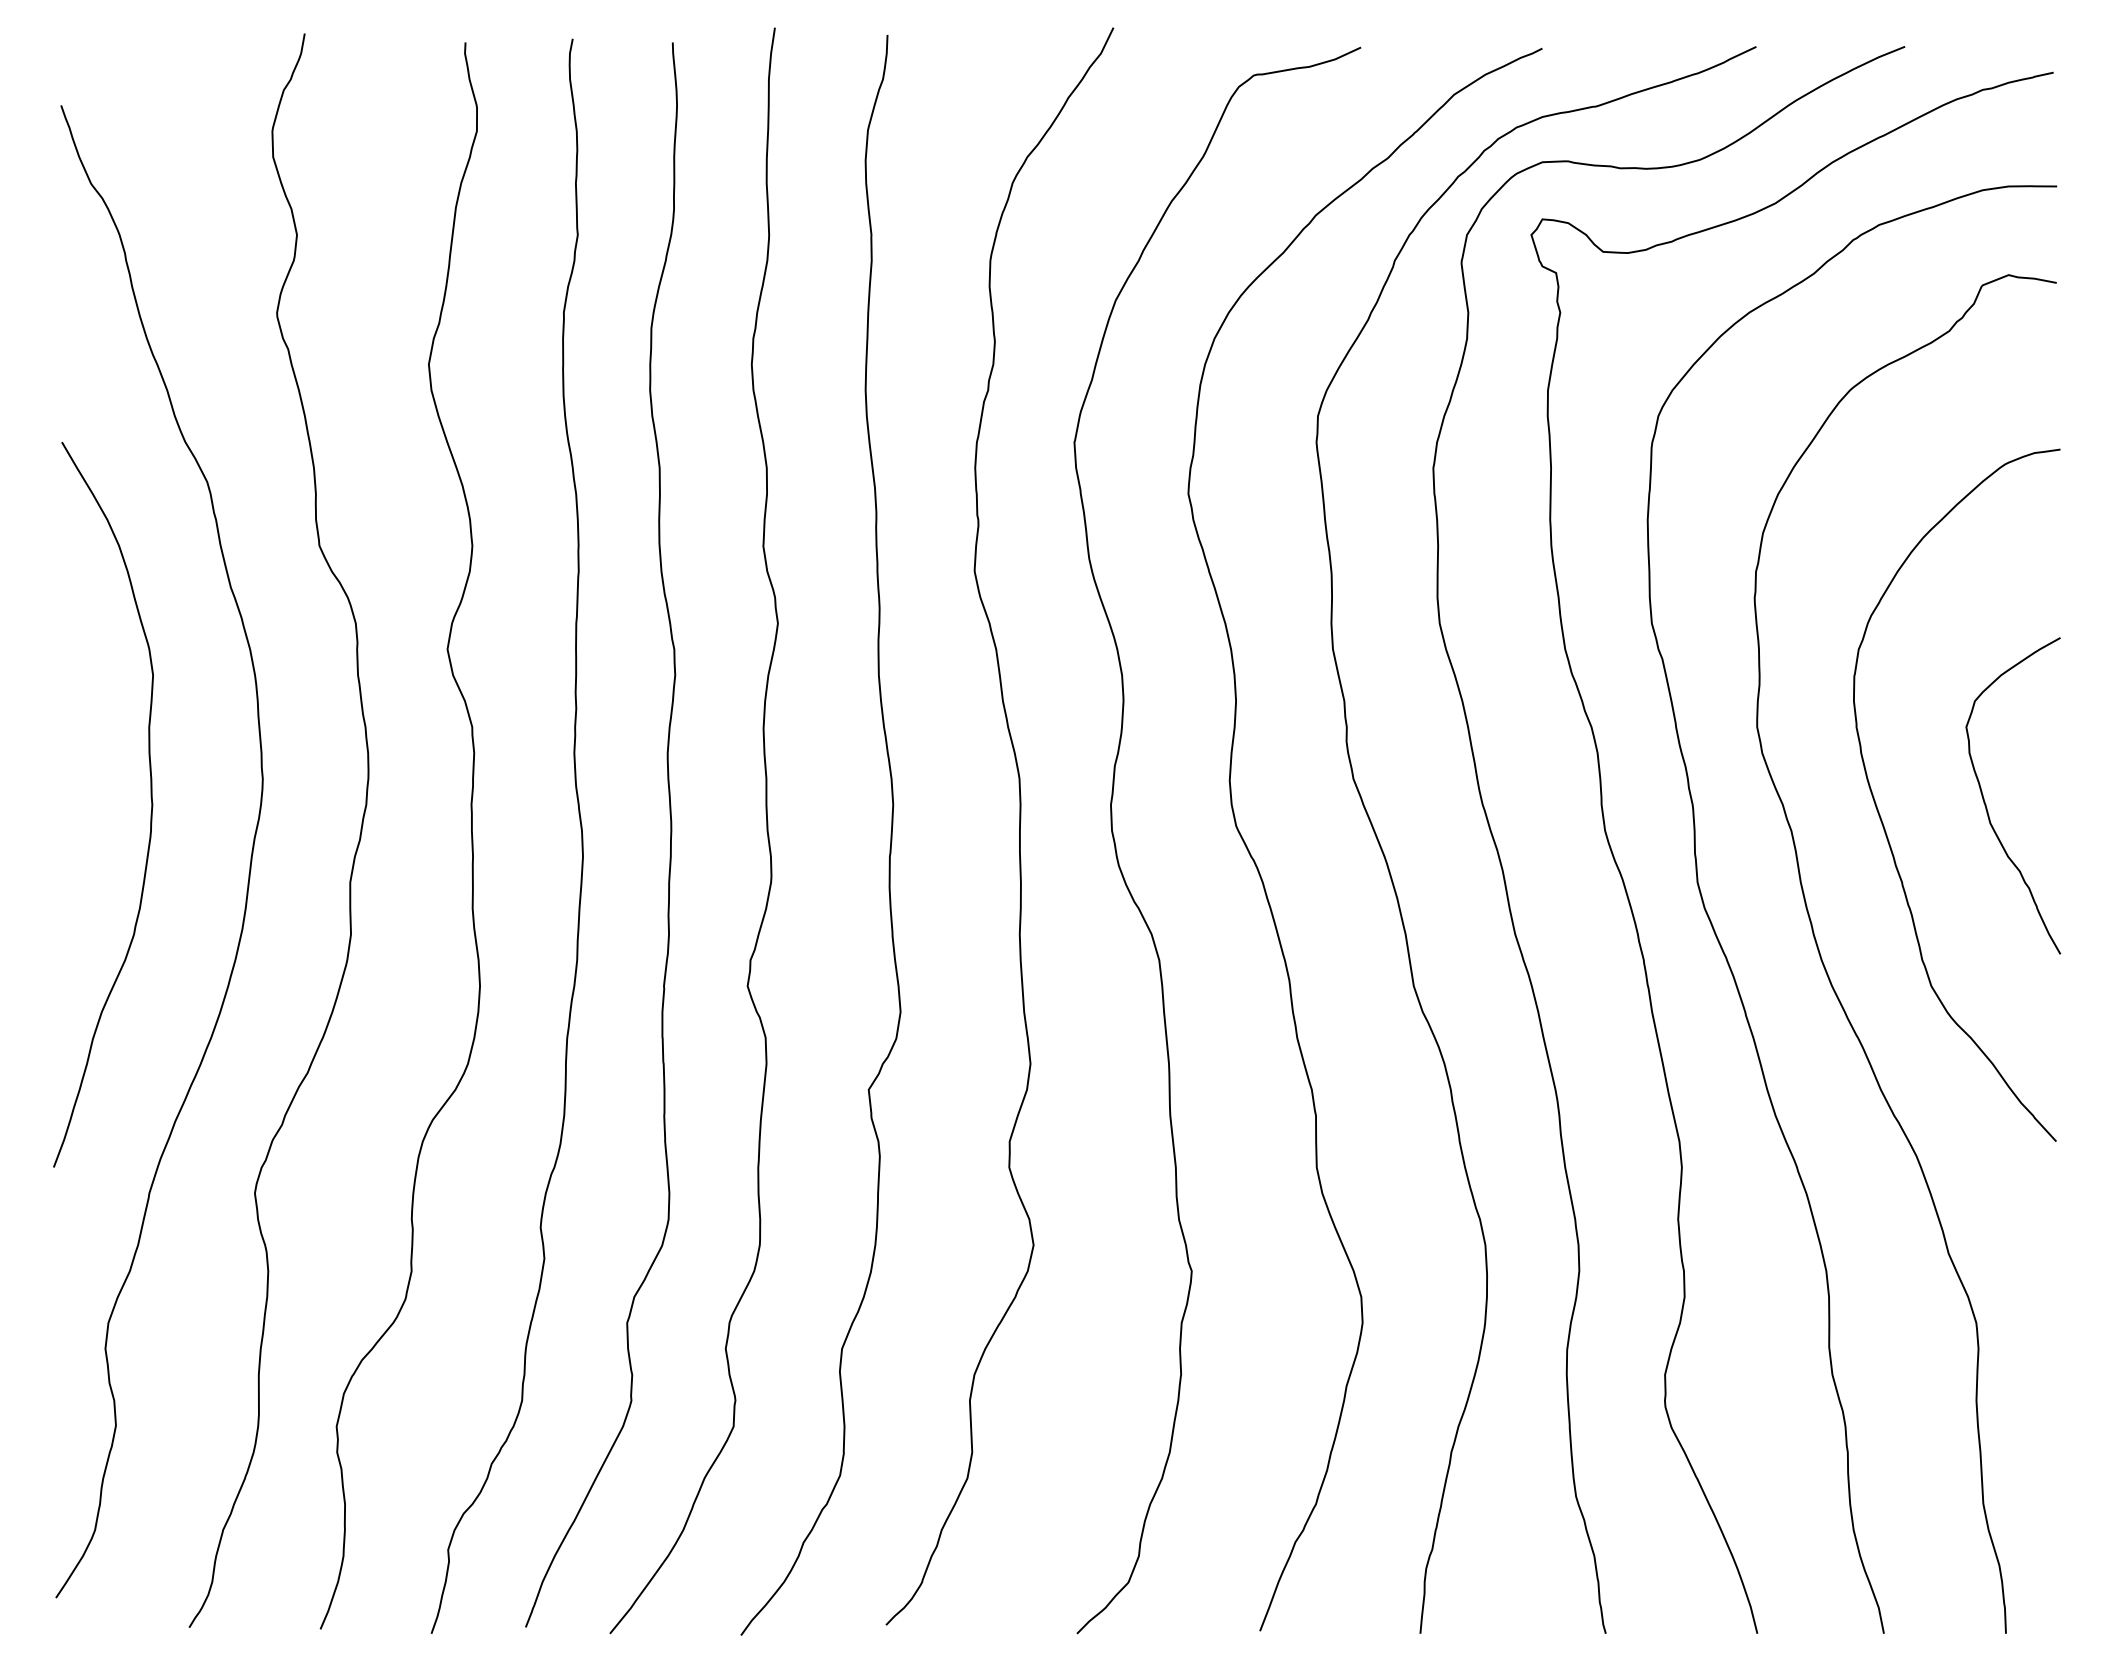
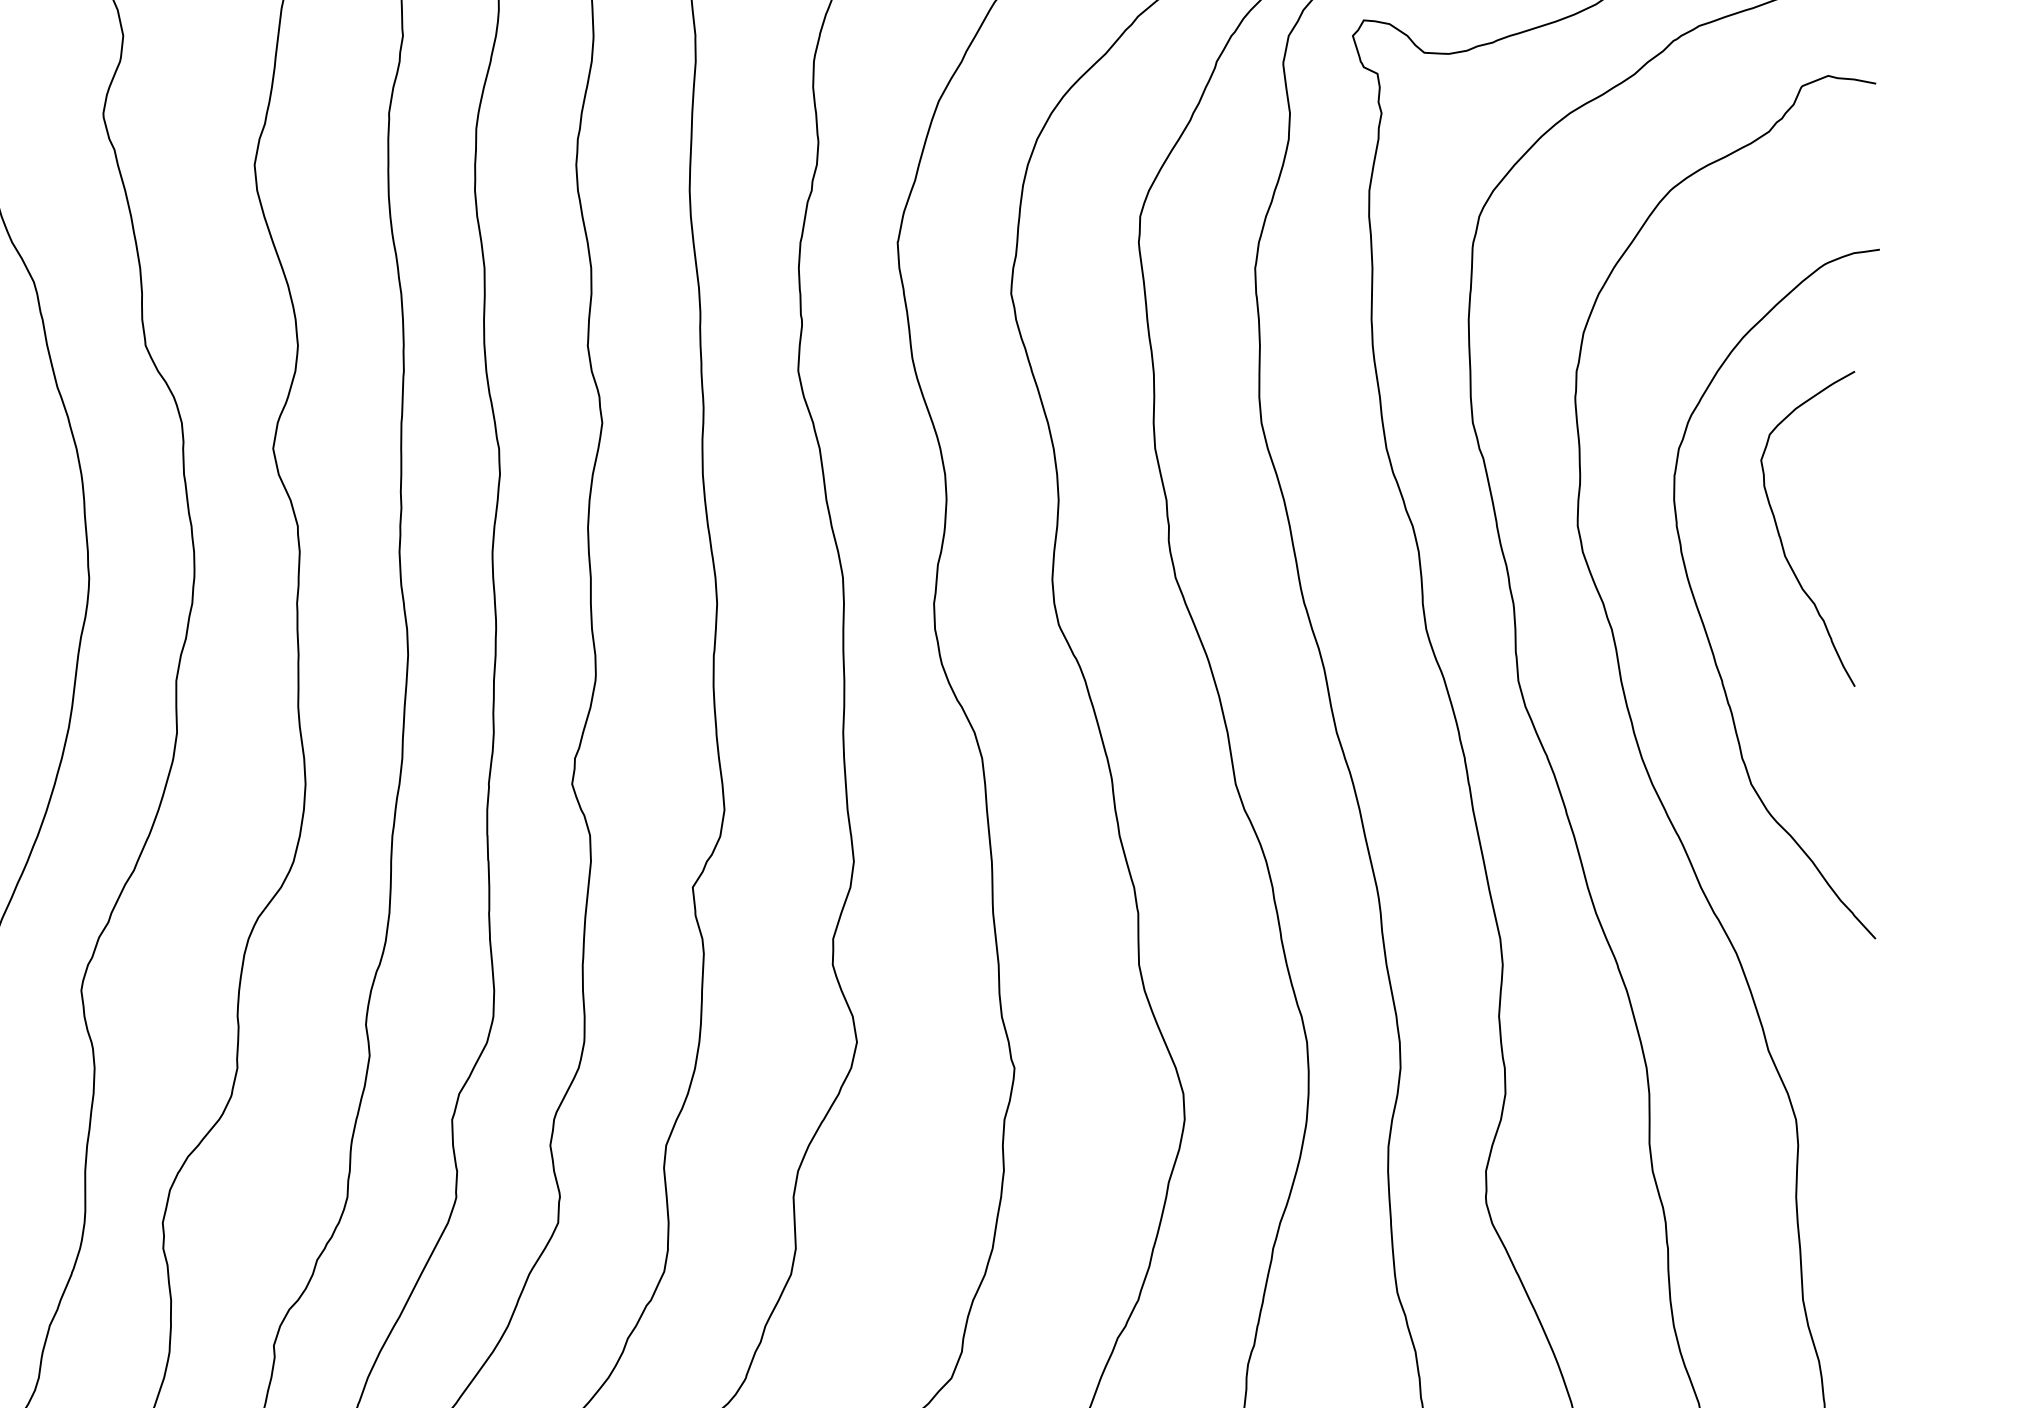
curve: (1986, 804) -> (1781, 537), moved

